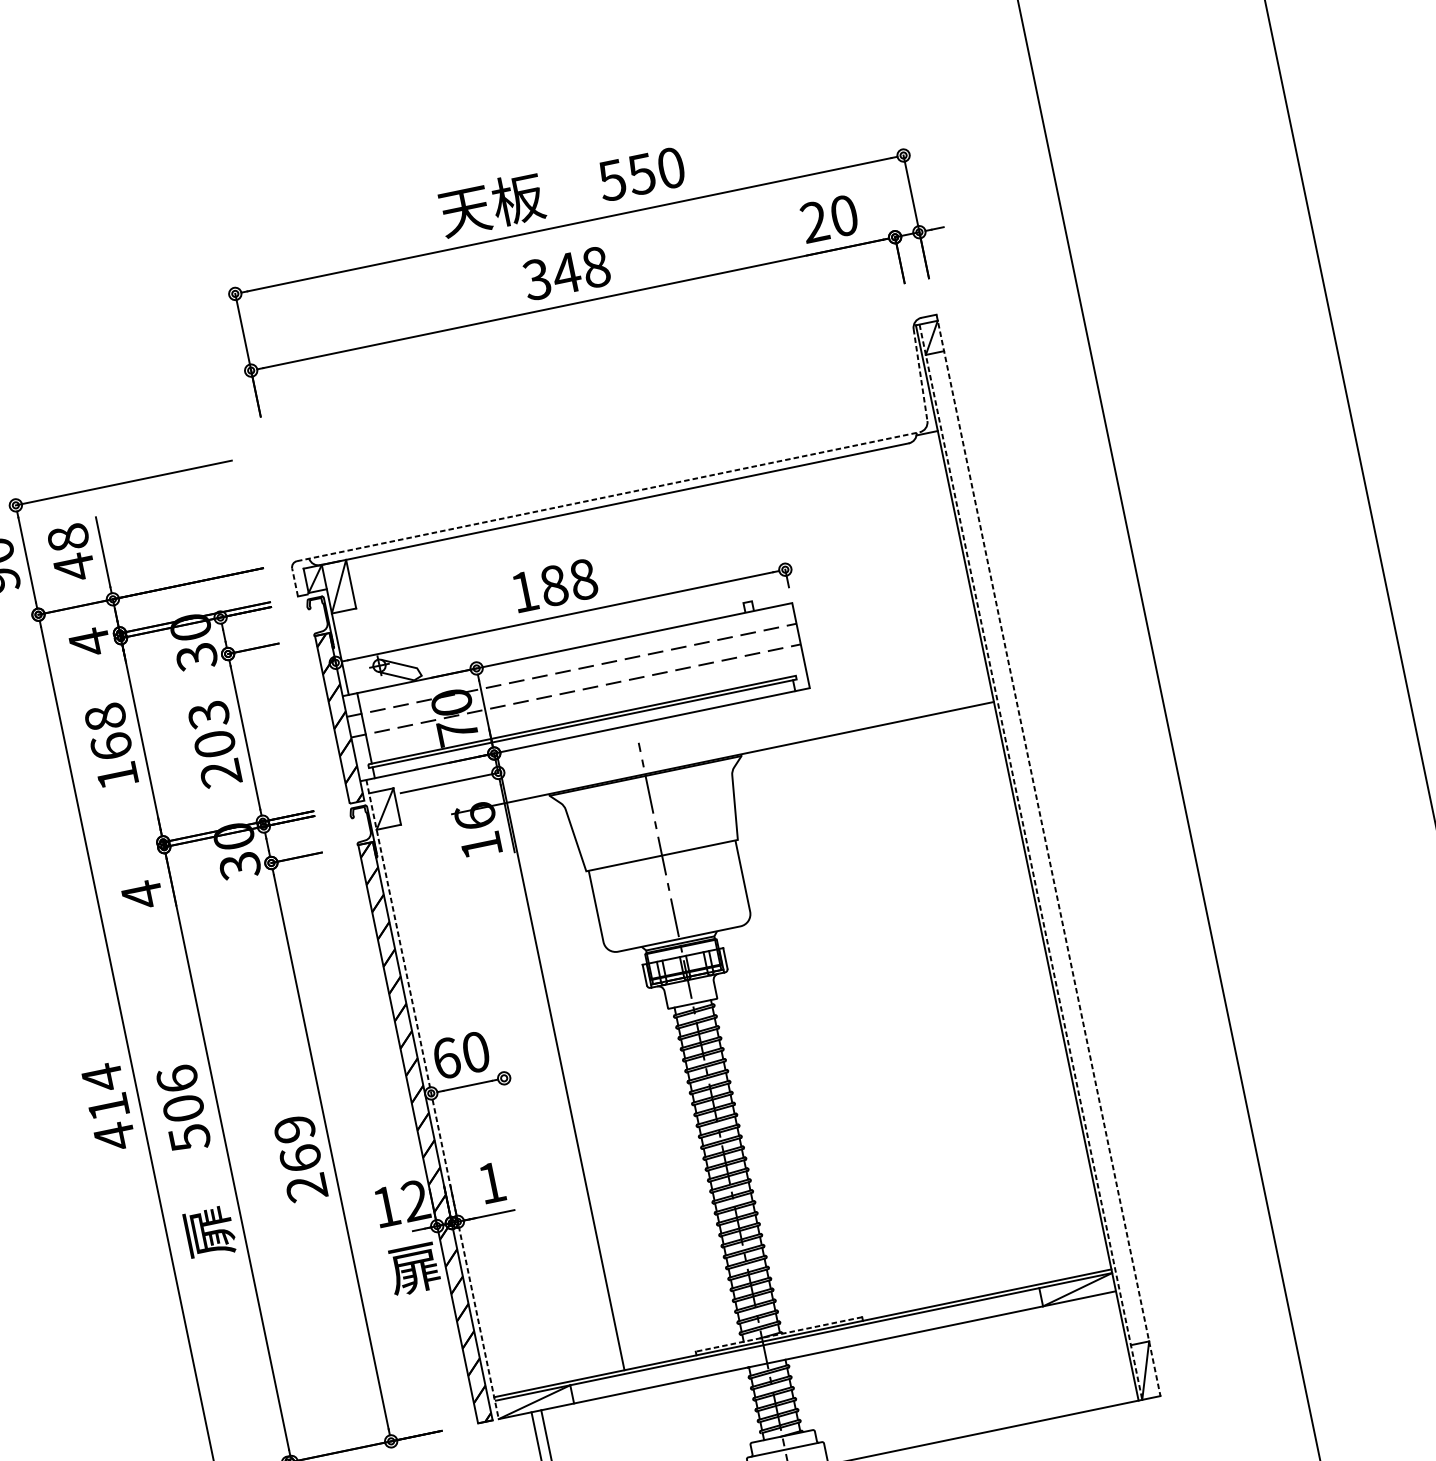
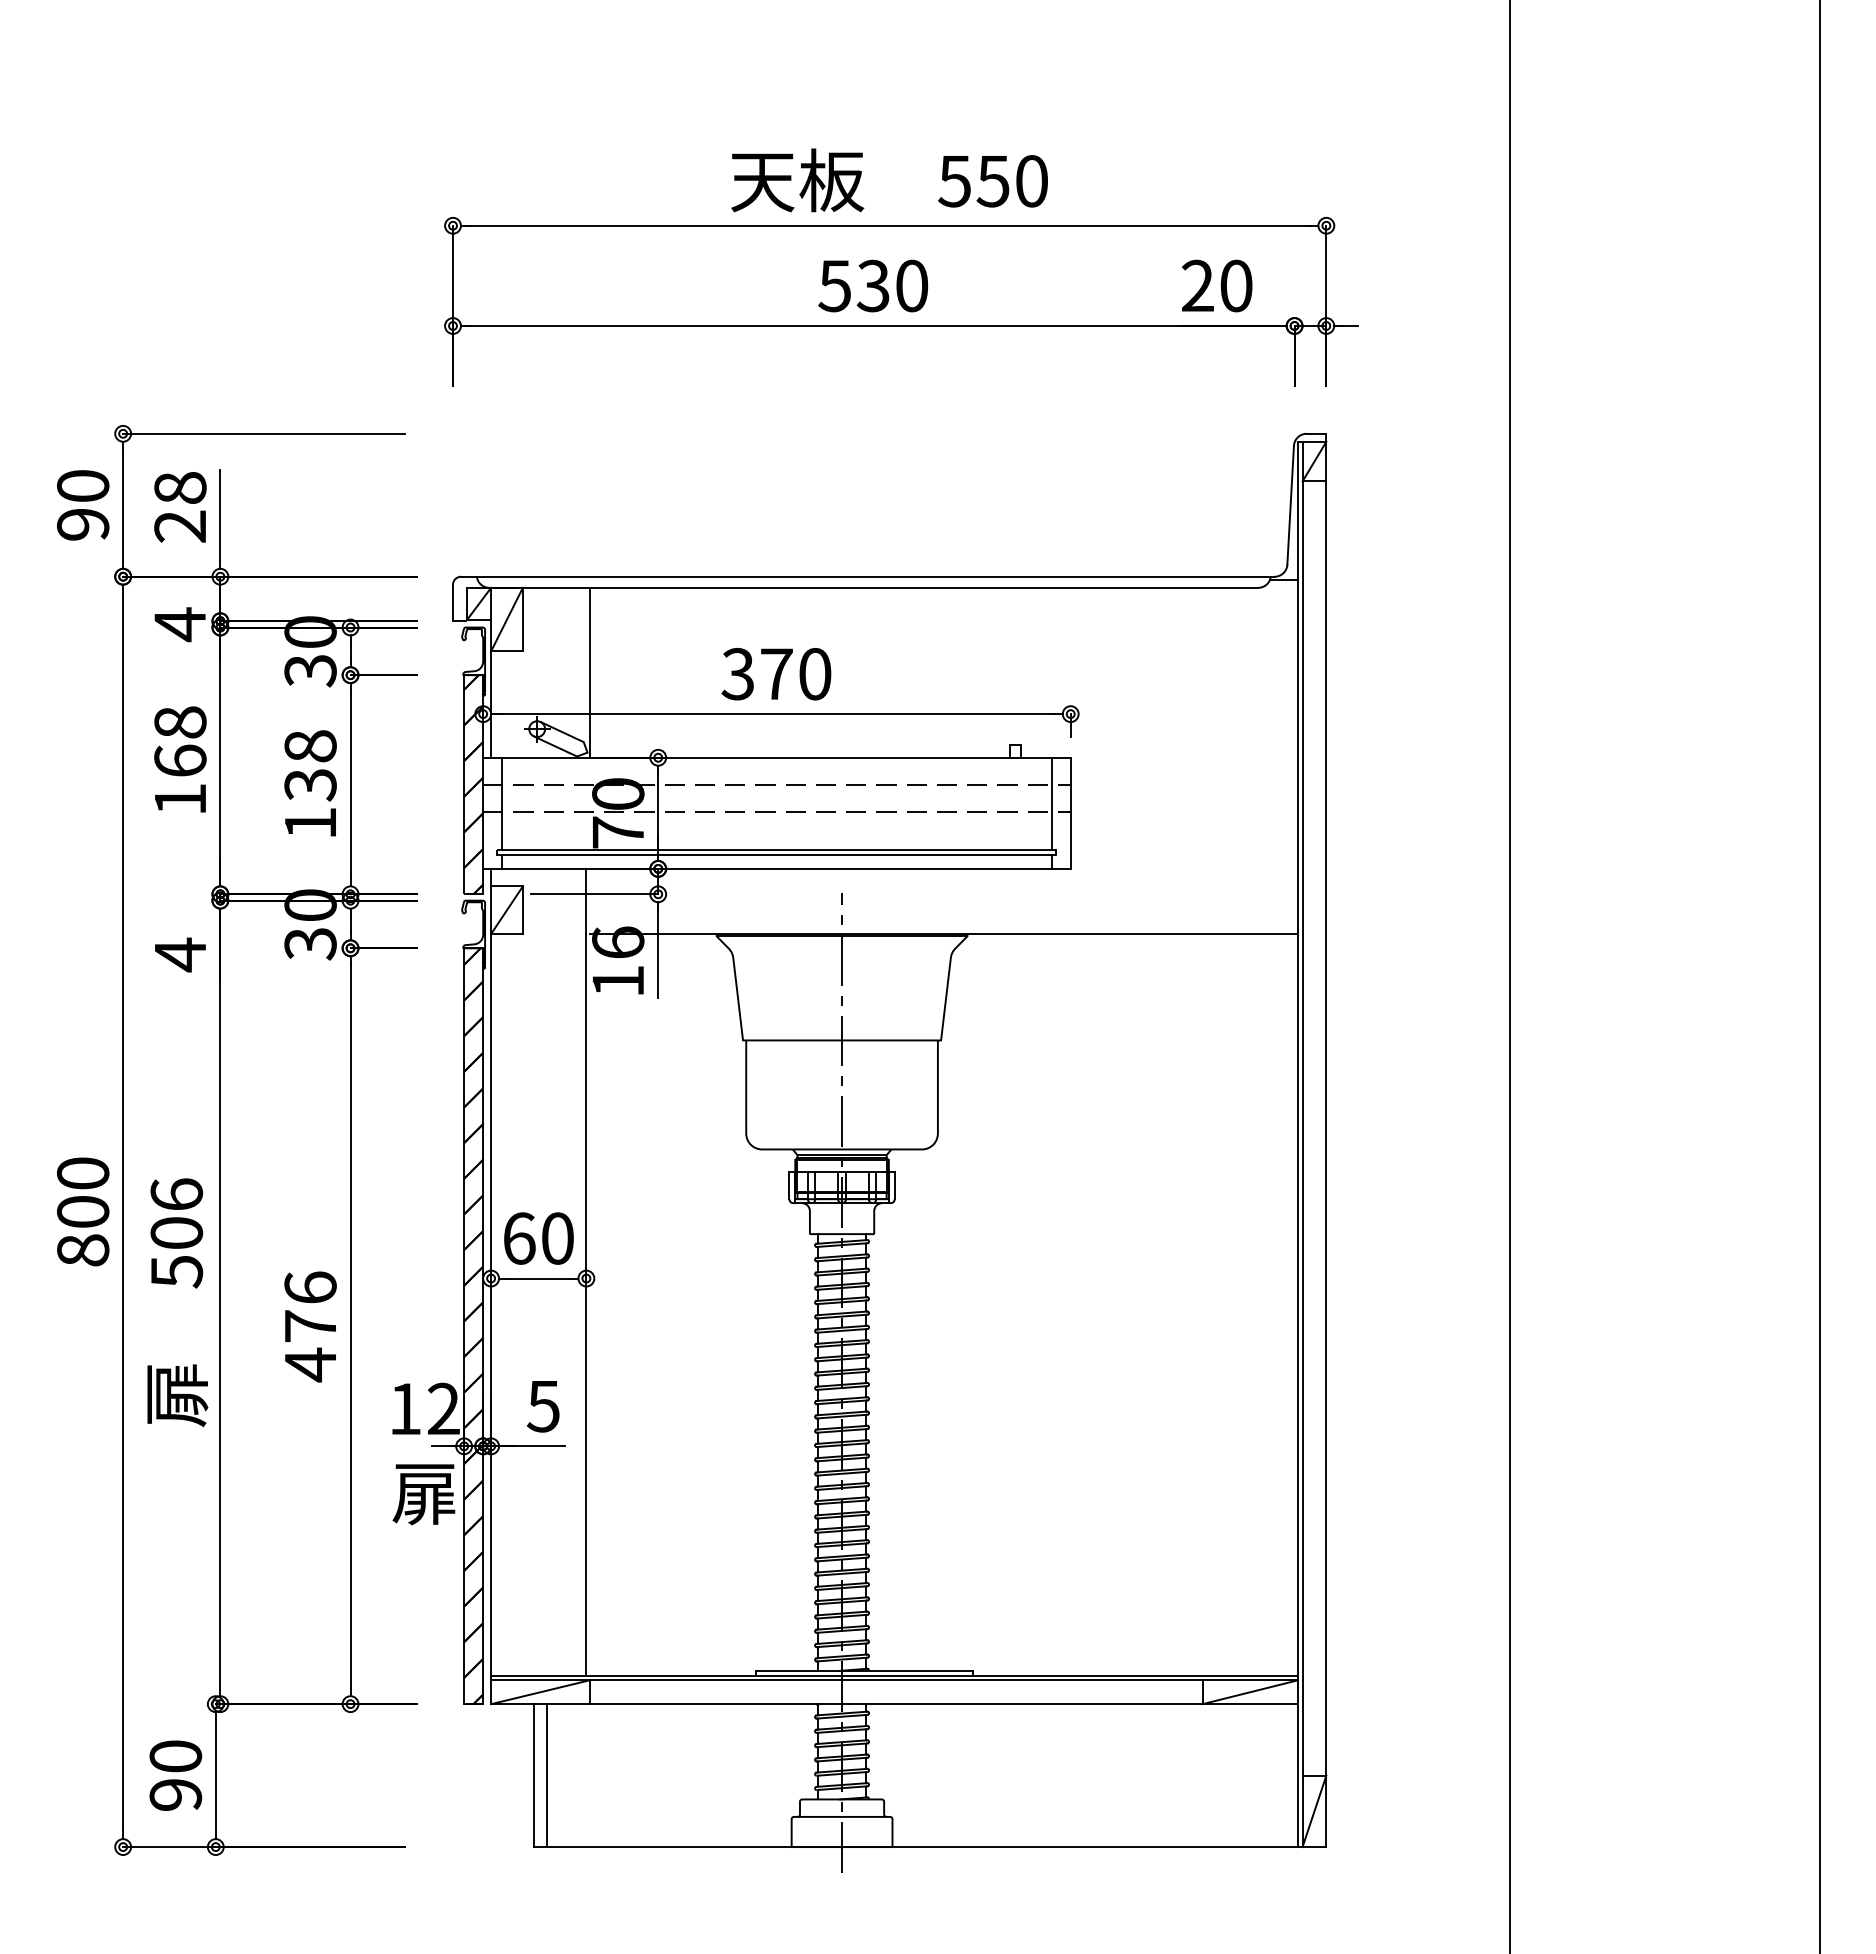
text: (566, 272) -> (873, 285), 348 -> 530
line: (920, 375) -> (1290, 505), dashed -> solid
line: (608, 496) -> (867, 576), dashed -> solid
text: (73, 567) -> (179, 526), 48 -> 28
line: (295, 582) -> (453, 602), dashed -> solid
text: (553, 586) -> (776, 674), 188 -> 370
line: (410, 614) -> (589, 672), added
line: (784, 641) -> (1051, 803), added
text: (214, 744) -> (310, 784), 203 -> 138
line: (1048, 855) -> (1326, 1140), dashed -> solid
line: (1030, 862) -> (1302, 1144), dashed -> solid
line: (560, 1061) -> (586, 1271), moved
line: (432, 1099) -> (491, 1286), dashed -> solid
text: (108, 1107) -> (83, 1212), 414 -> 800
text: (300, 1158) -> (310, 1326), 269 -> 476
text: (491, 1183) -> (543, 1406), 1 -> 5
line: (779, 1334) -> (864, 1670), dashed -> solid

